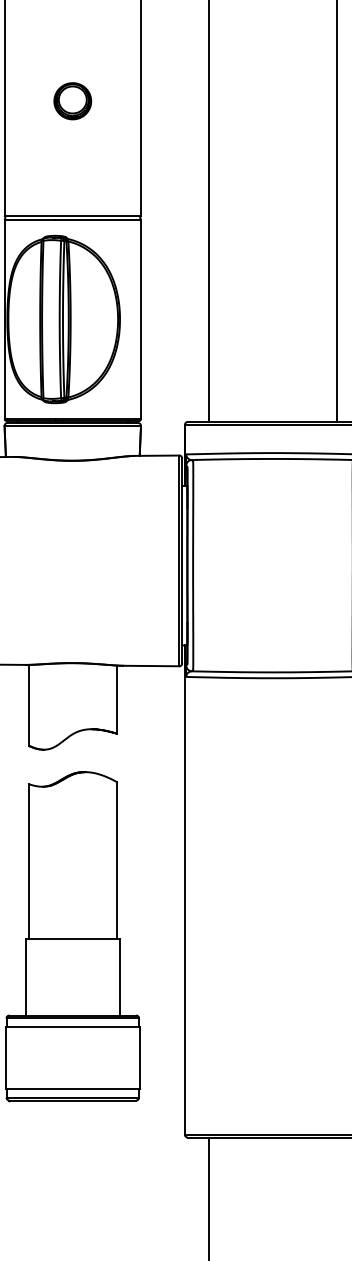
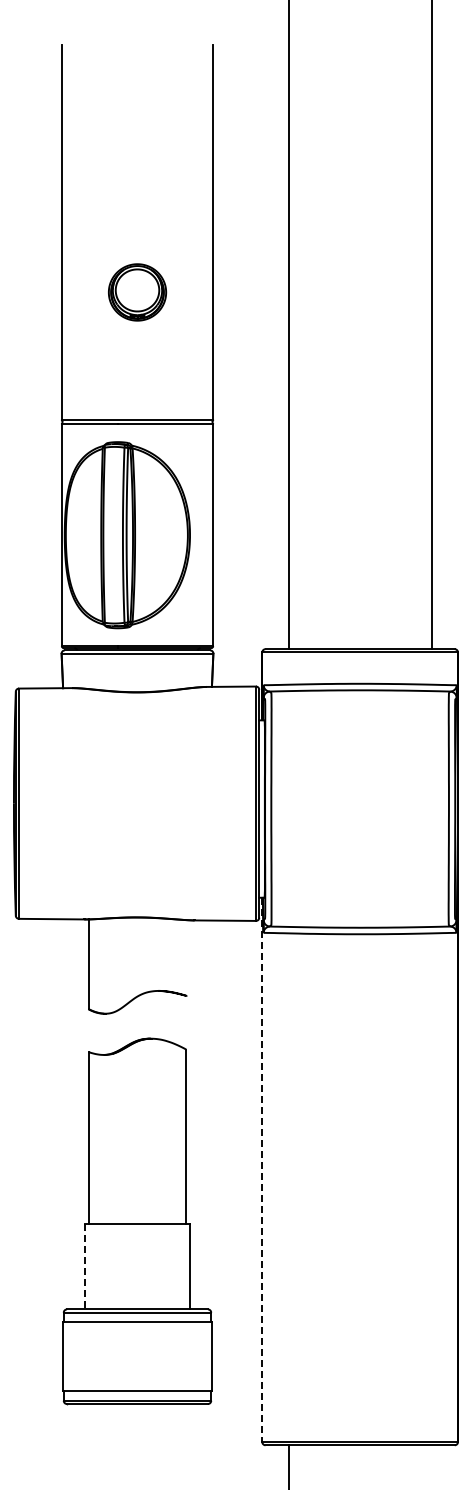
part: (72, 101) -> (137, 292), size x1.4
line: (116, 699) -> (186, 957), removed
line: (185, 890) -> (262, 1170), solid -> dashed
line: (25, 976) -> (84, 1266), solid -> dashed

